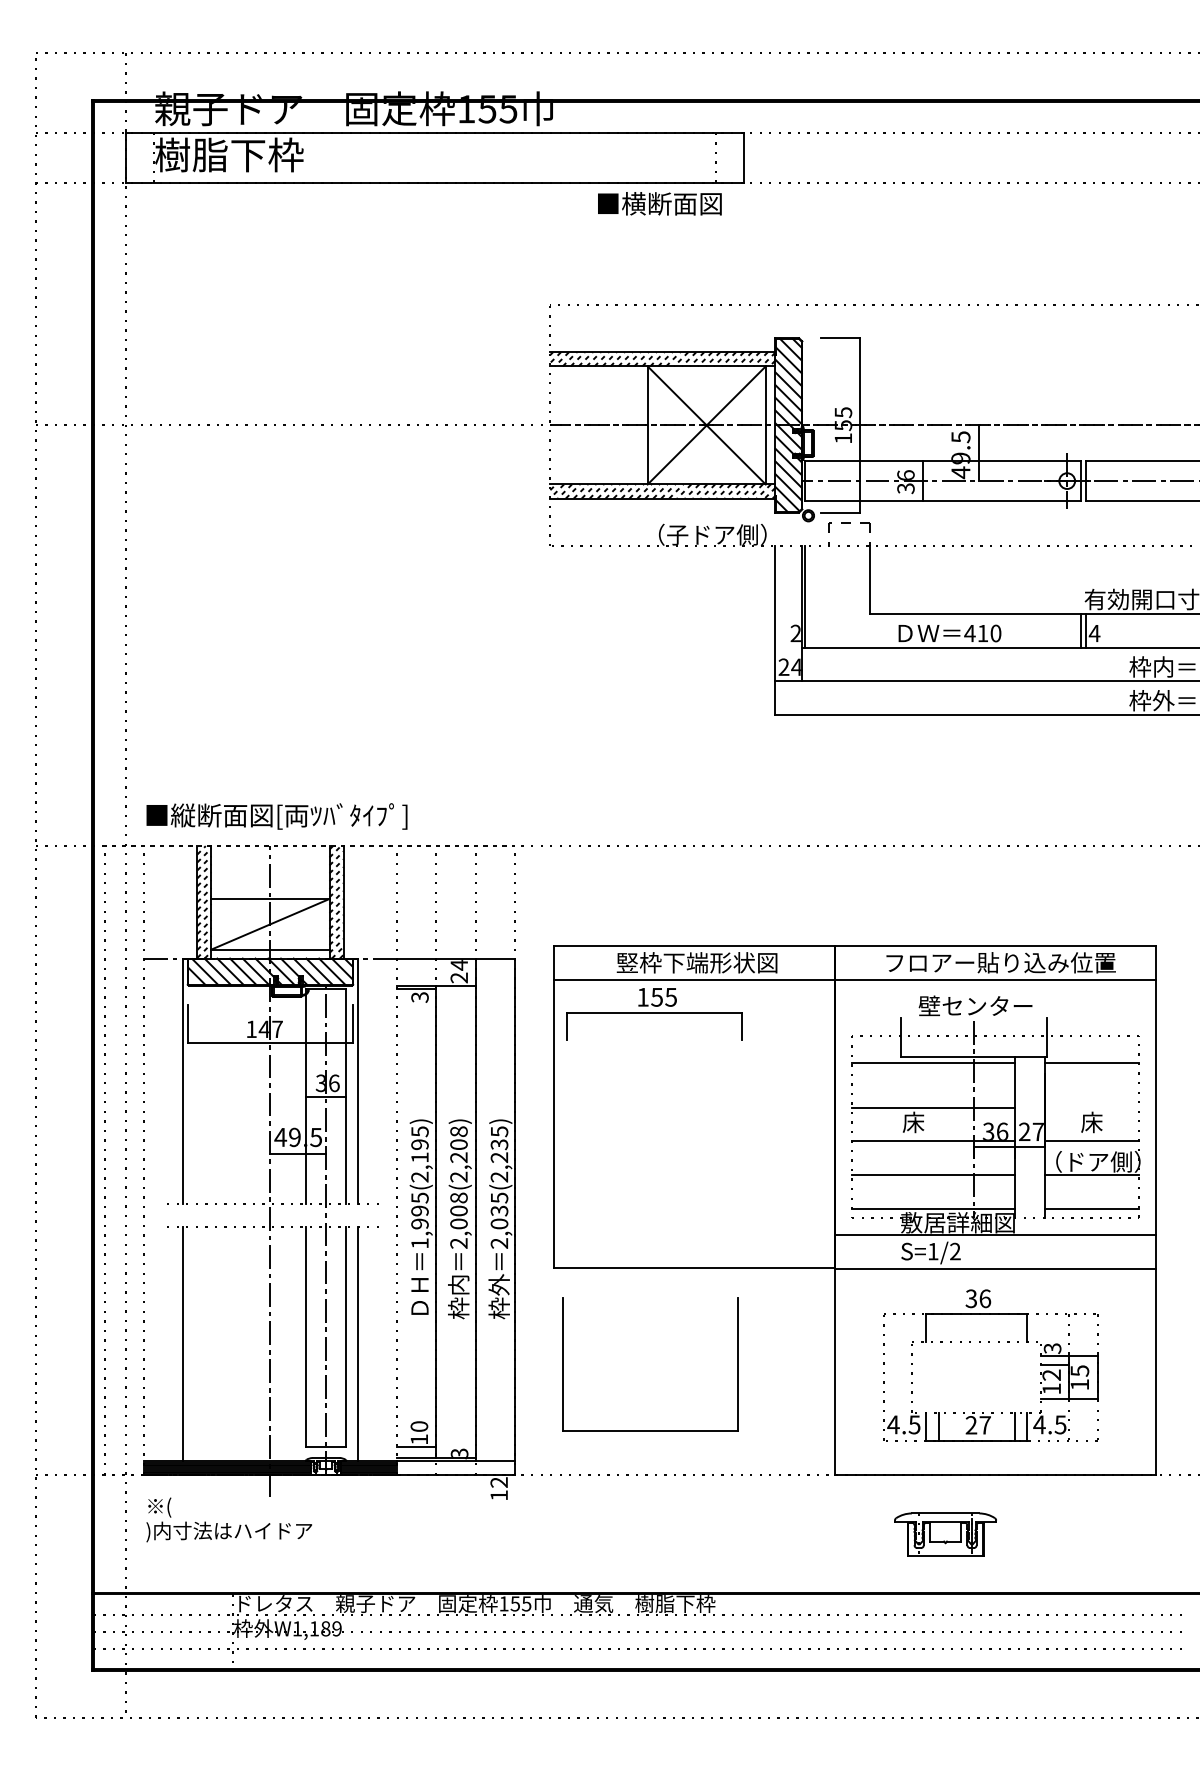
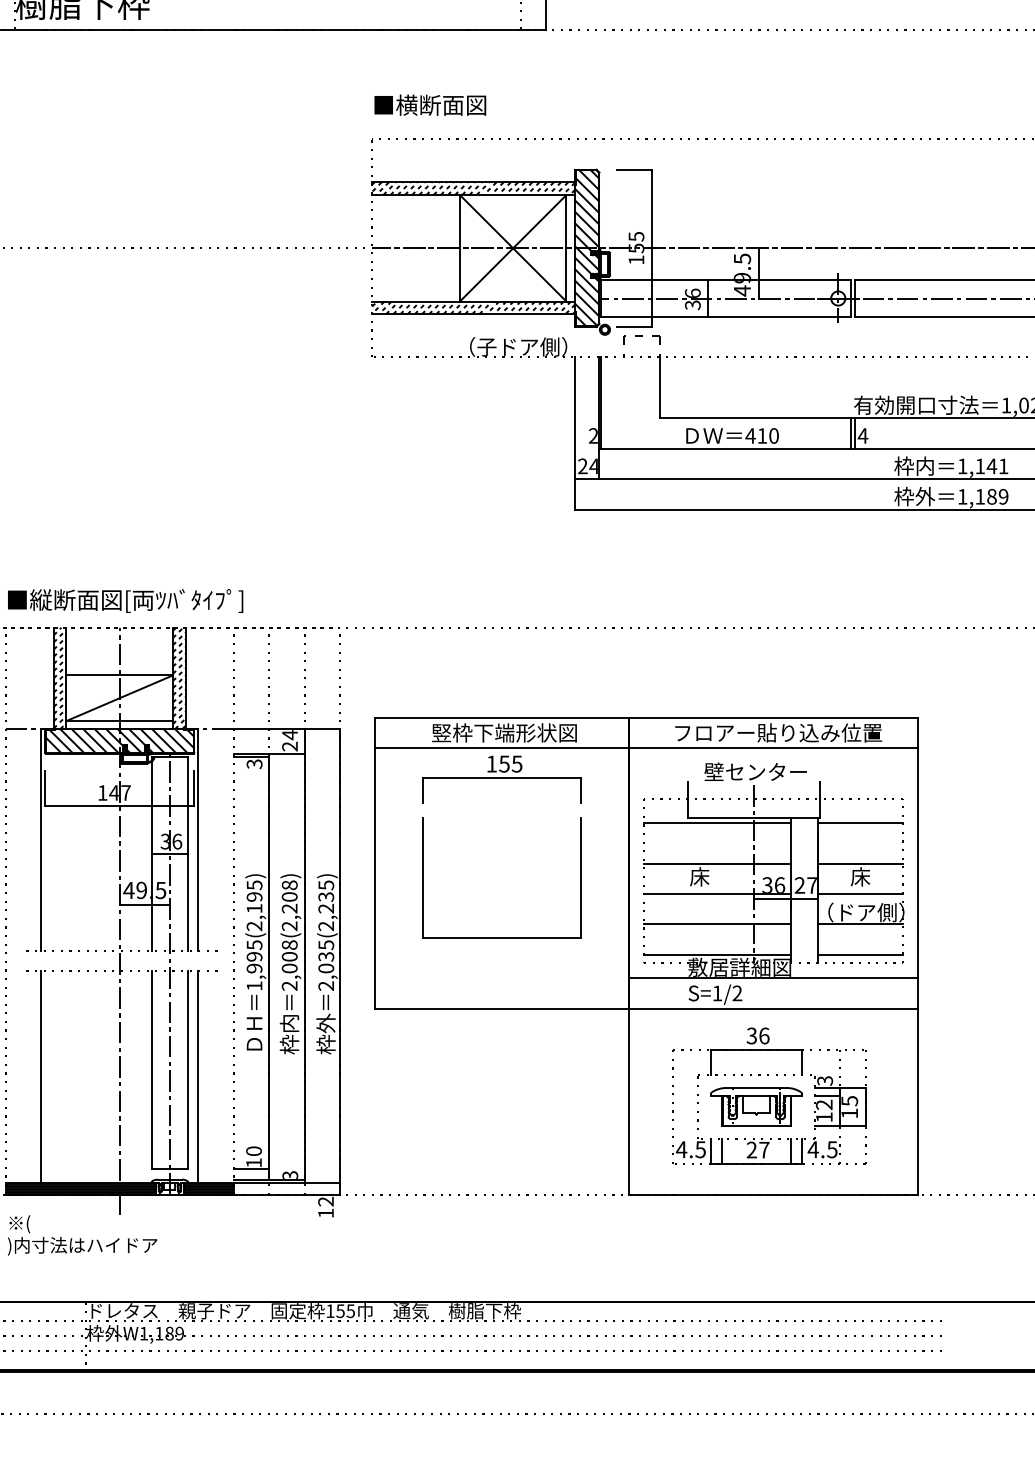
text: (659, 203) -> (429, 104), moved
part: (654, 1014) -> (502, 779), moved
line: (1091, 1107) -> (860, 863), added
part: (650, 1430) -> (502, 937), moved
part: (945, 1534) -> (756, 1106), moved

